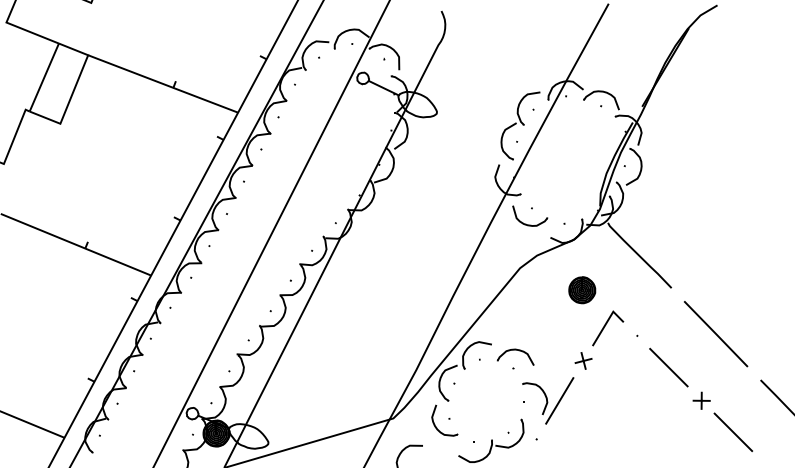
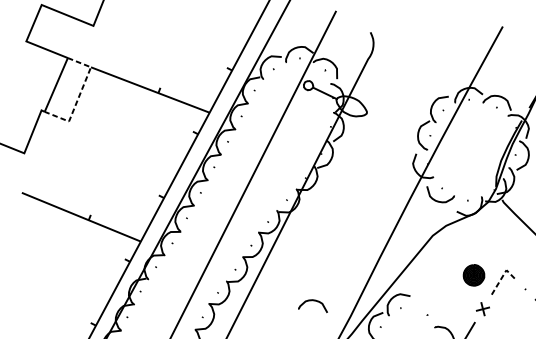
line: (73, 90) -> (79, 95), solid -> dashed
part: (582, 290) -> (474, 275), moved
line: (606, 322) -> (501, 278), solid -> dashed
part: (515, 356) -> (312, 305), moved

